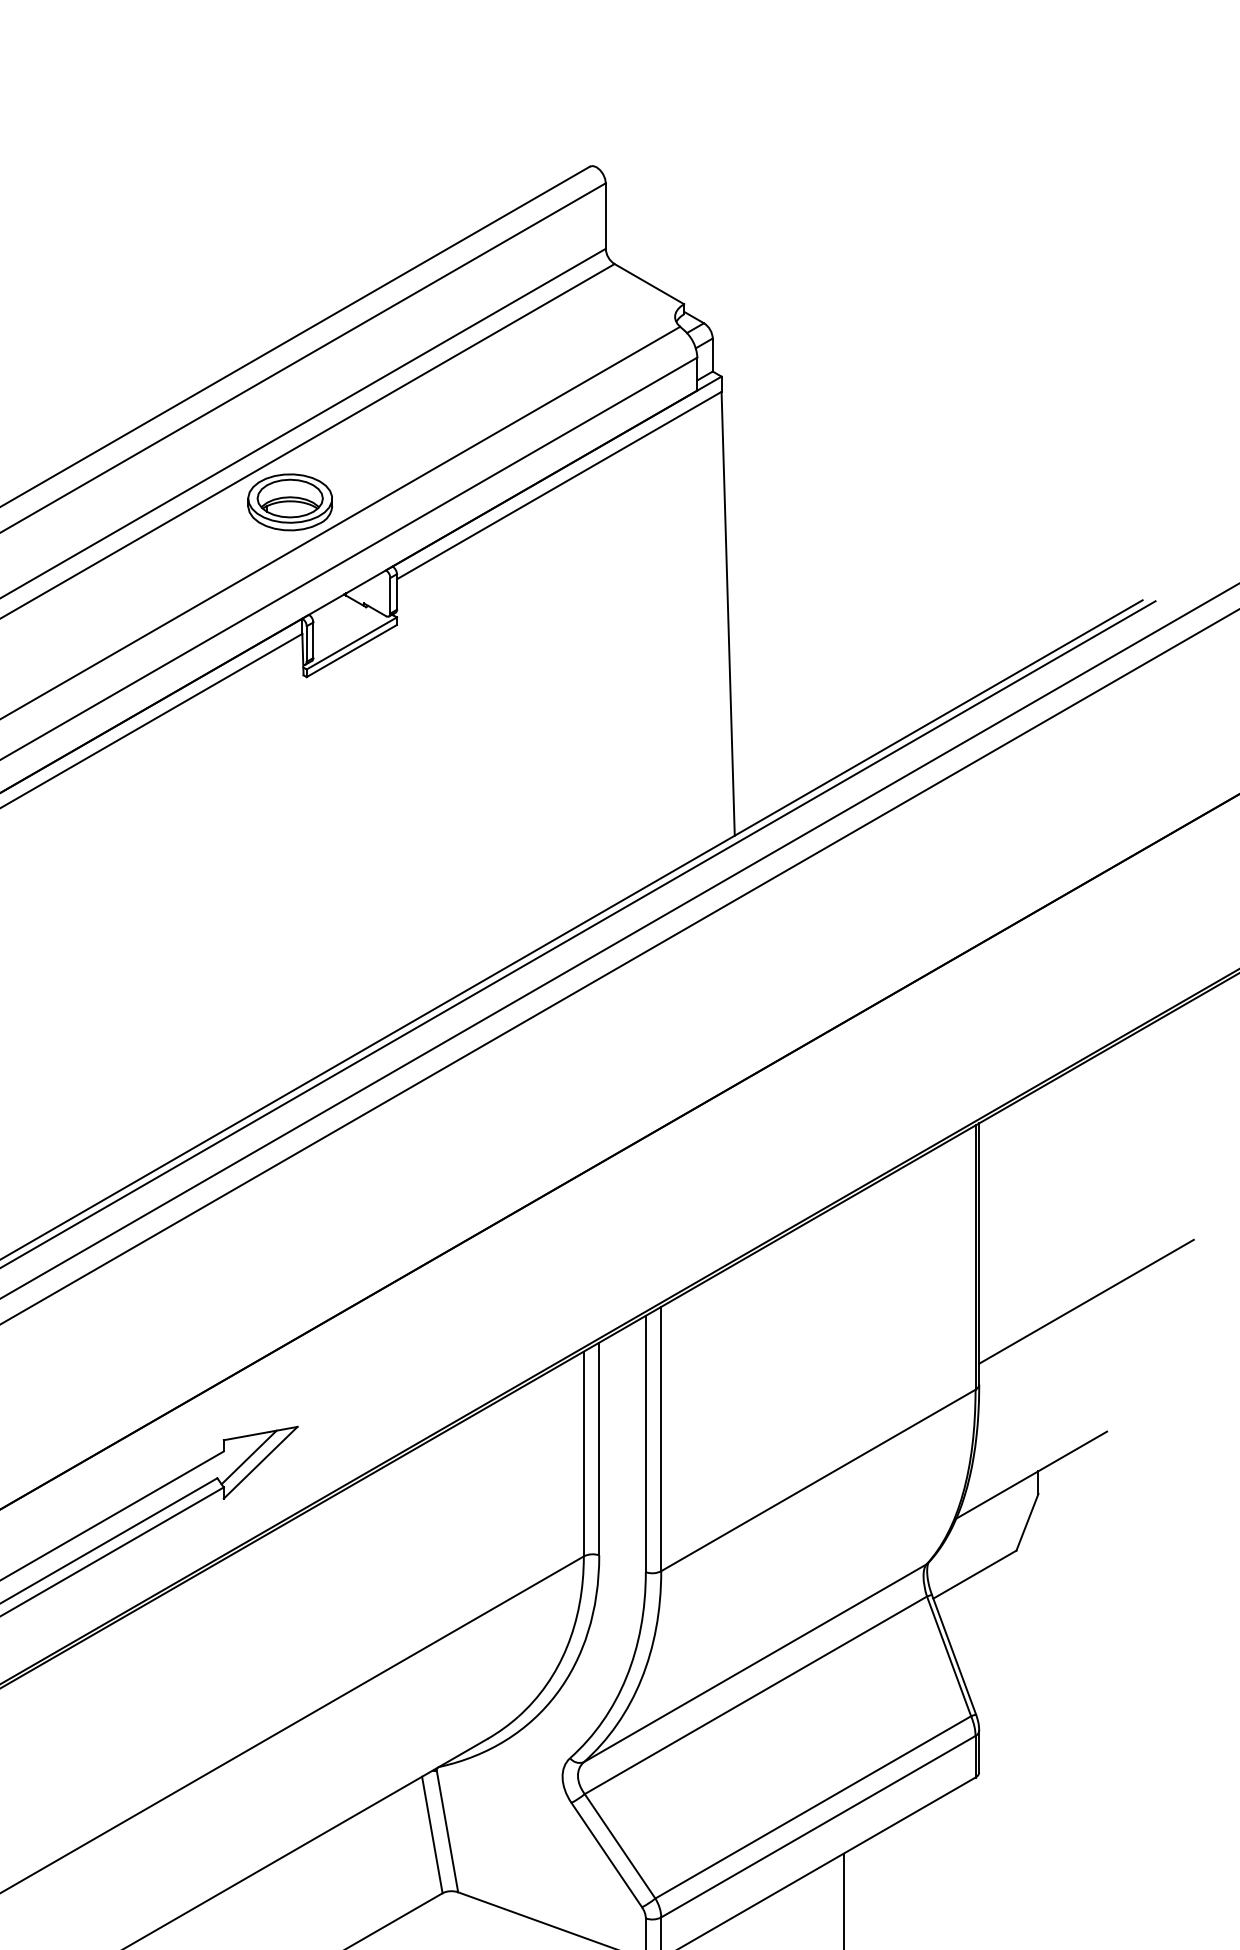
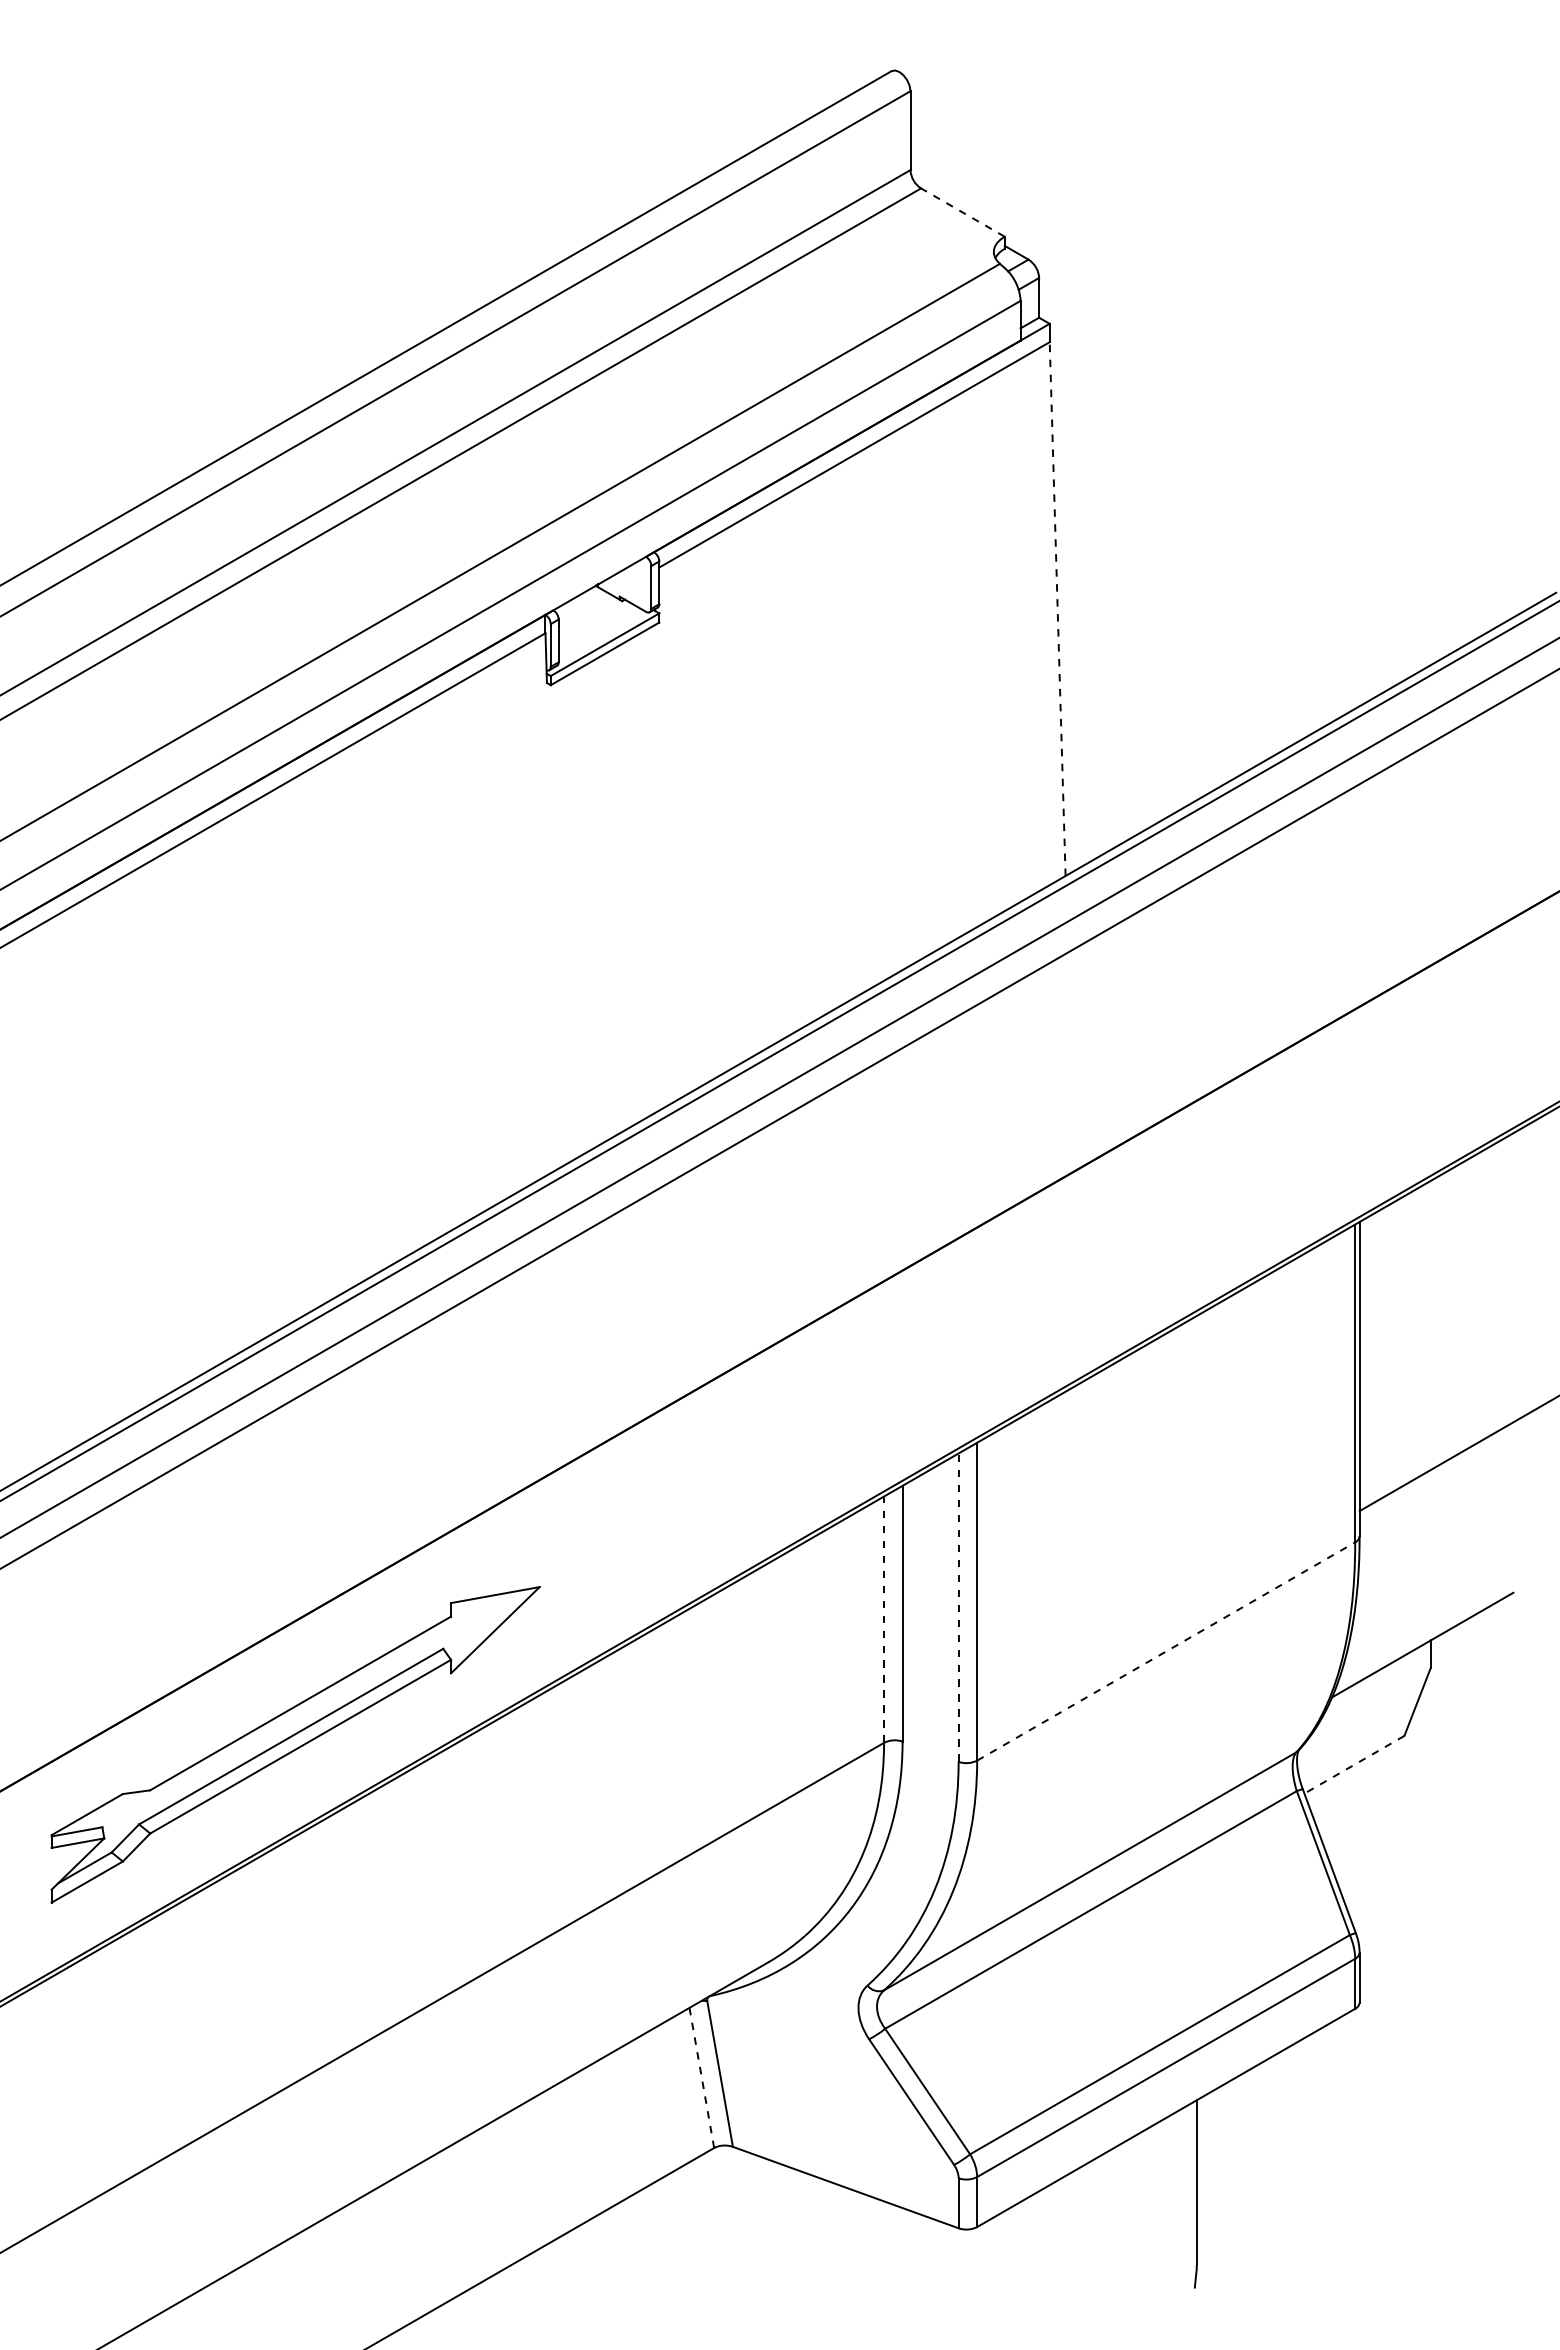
line: (649, 284) -> (962, 212), solid -> dashed
part: (289, 501) -> (530, 474), removed
line: (728, 613) -> (1057, 608), solid -> dashed
line: (645, 1443) -> (958, 1607), solid -> dashed
line: (584, 1453) -> (884, 1619), solid -> dashed
line: (249, 1457) -> (481, 1623), removed
line: (818, 1480) -> (1166, 1651), solid -> dashed
line: (974, 1574) -> (1354, 1764), solid -> dashed
line: (432, 1834) -> (701, 2077), solid -> dashed

